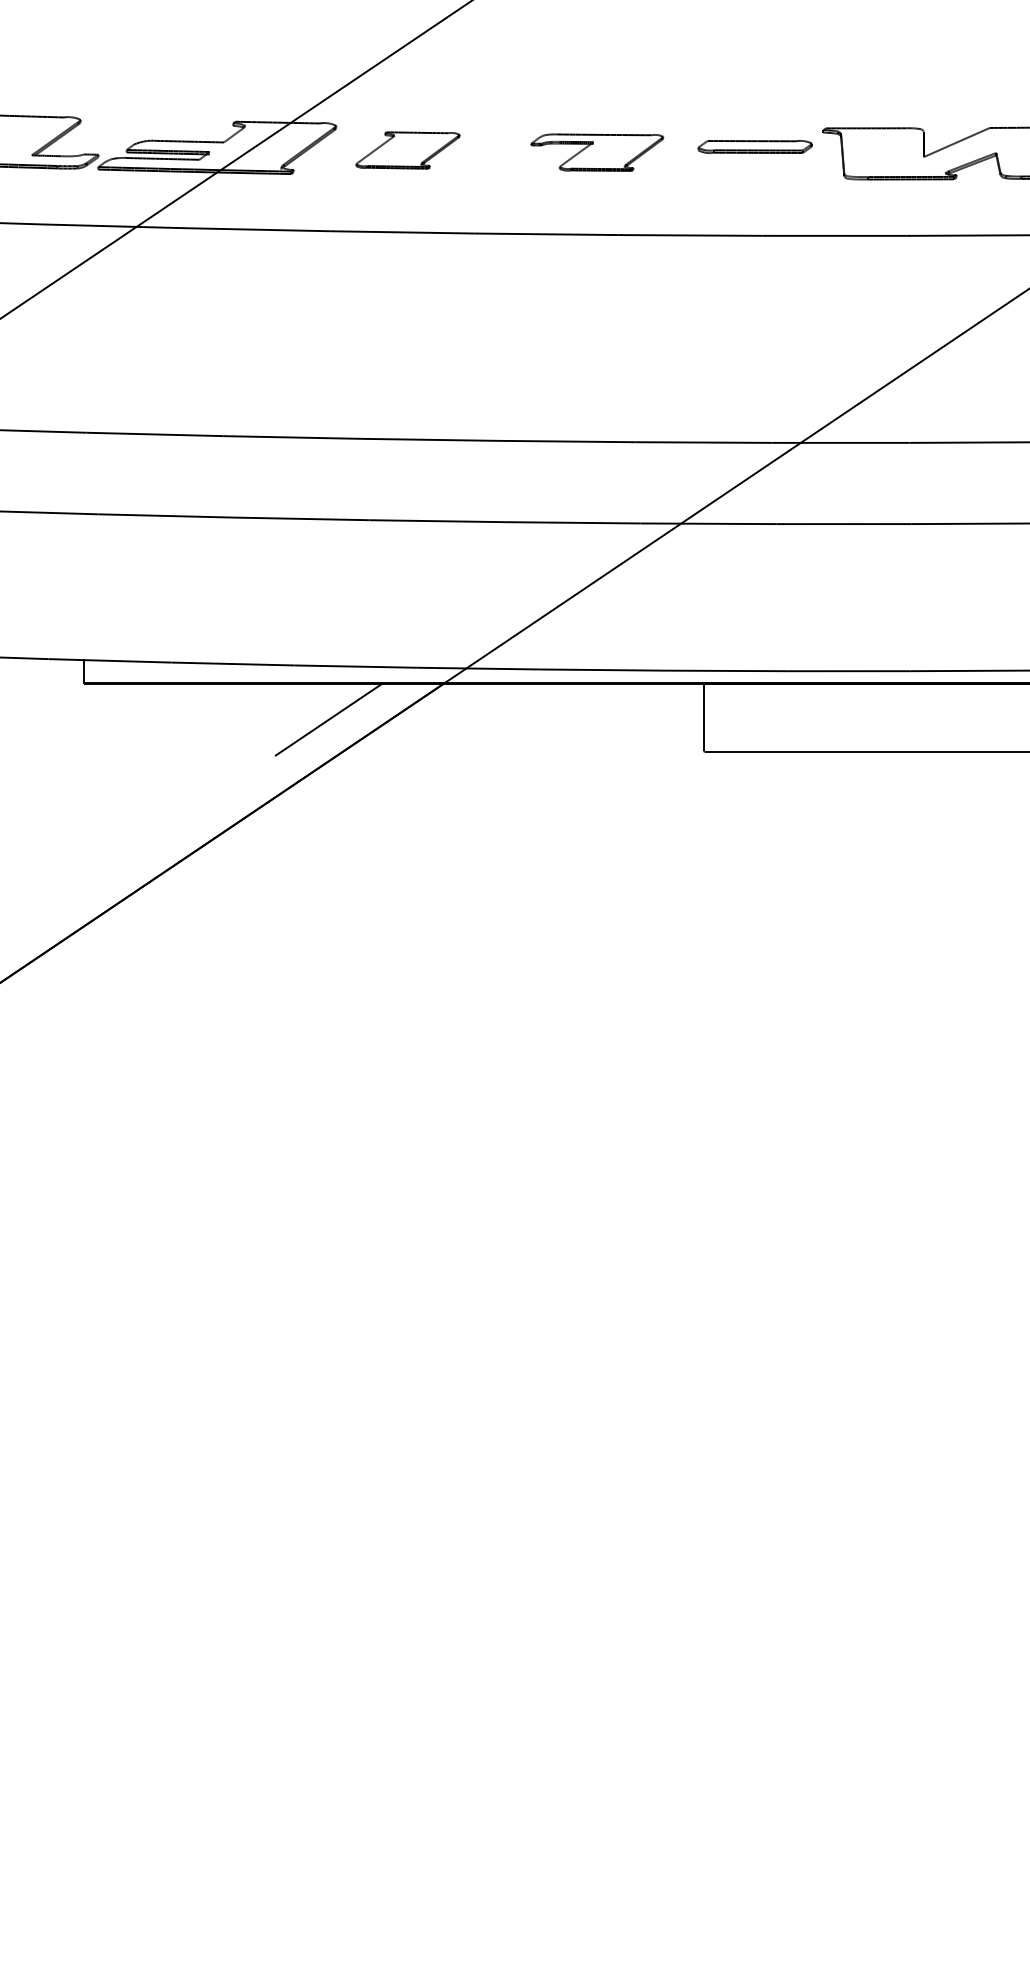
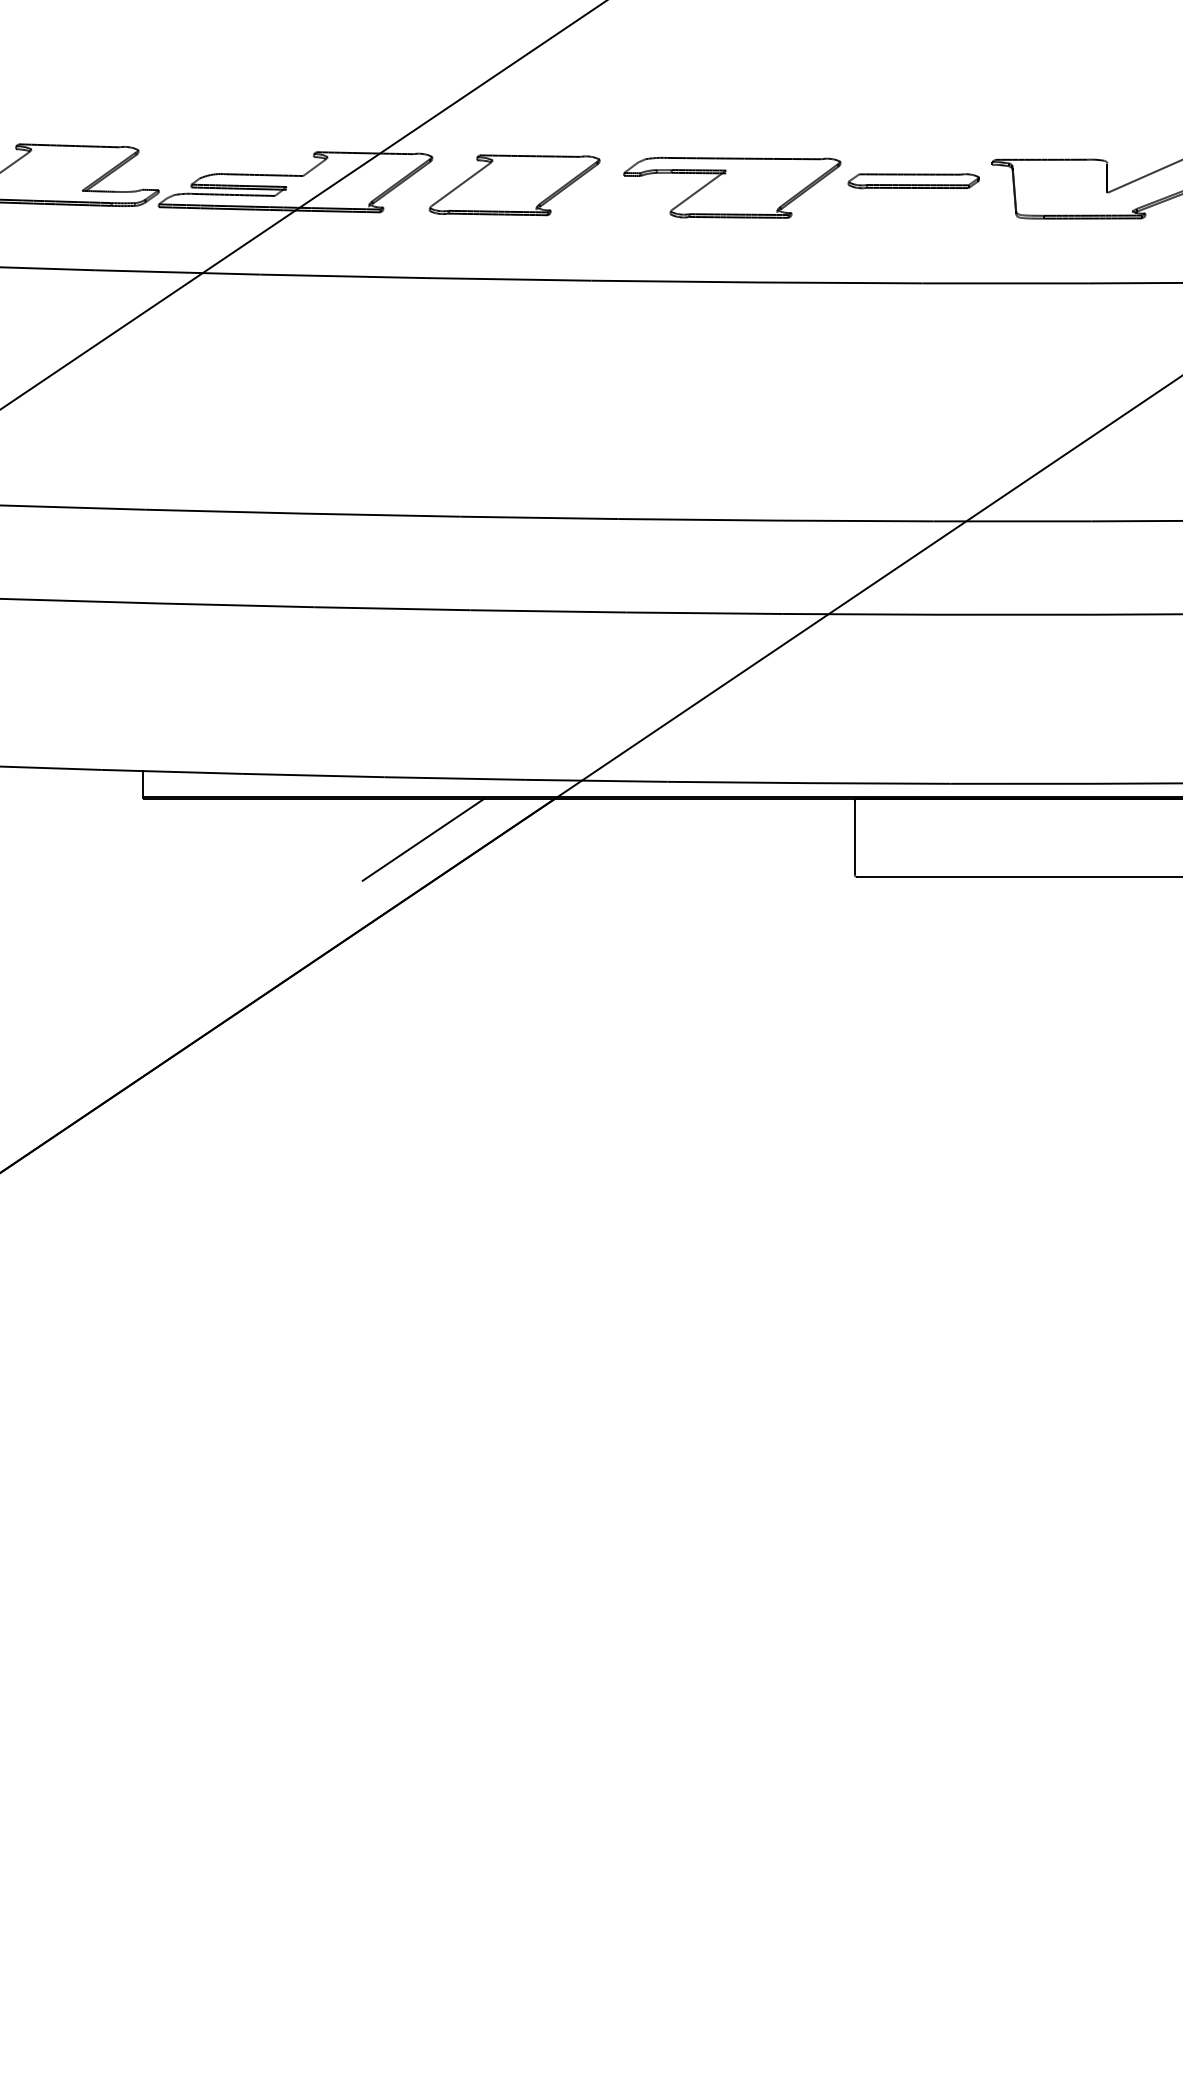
part: (407, 150) -> (514, 185), size x1.43
part: (597, 152) -> (732, 187), size x1.43

